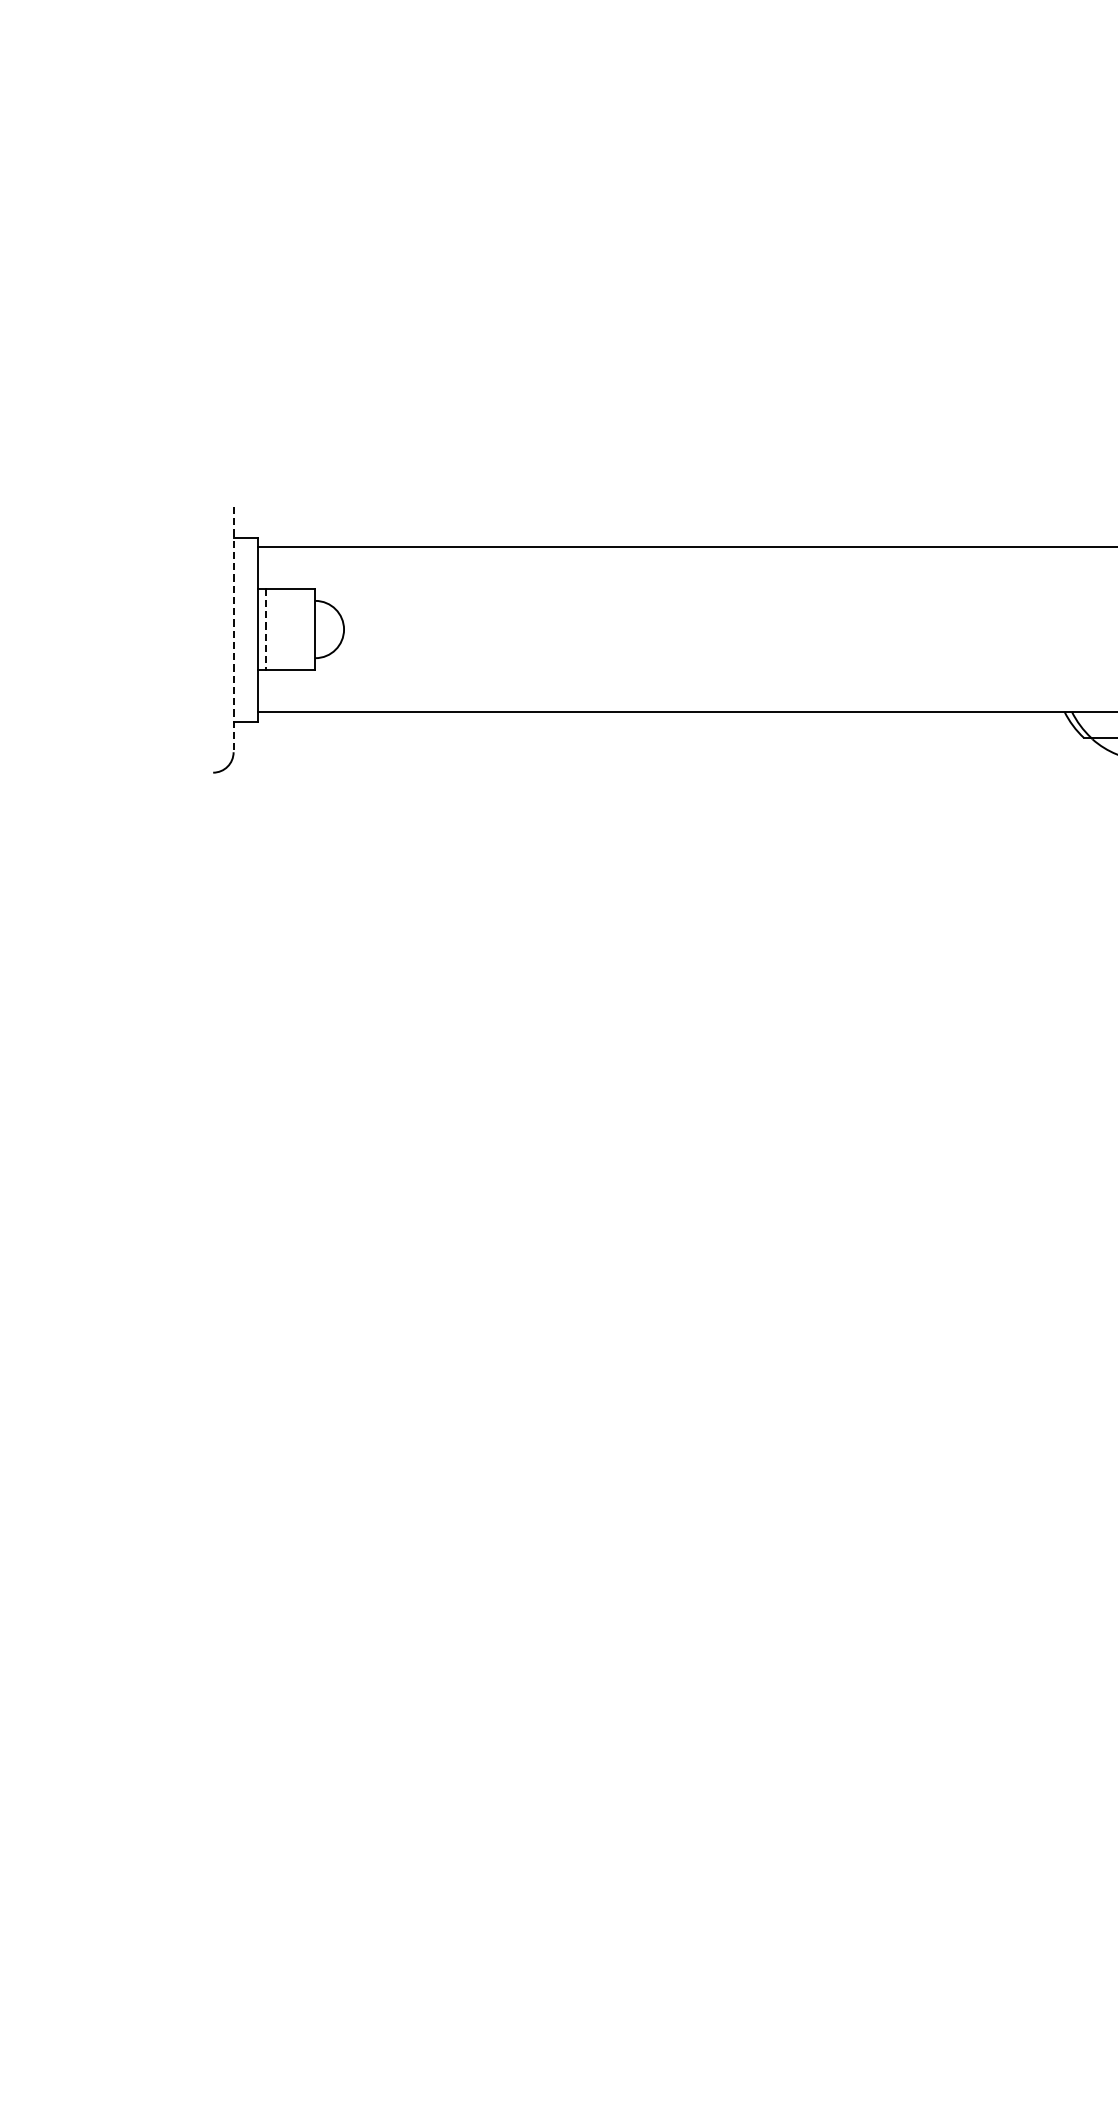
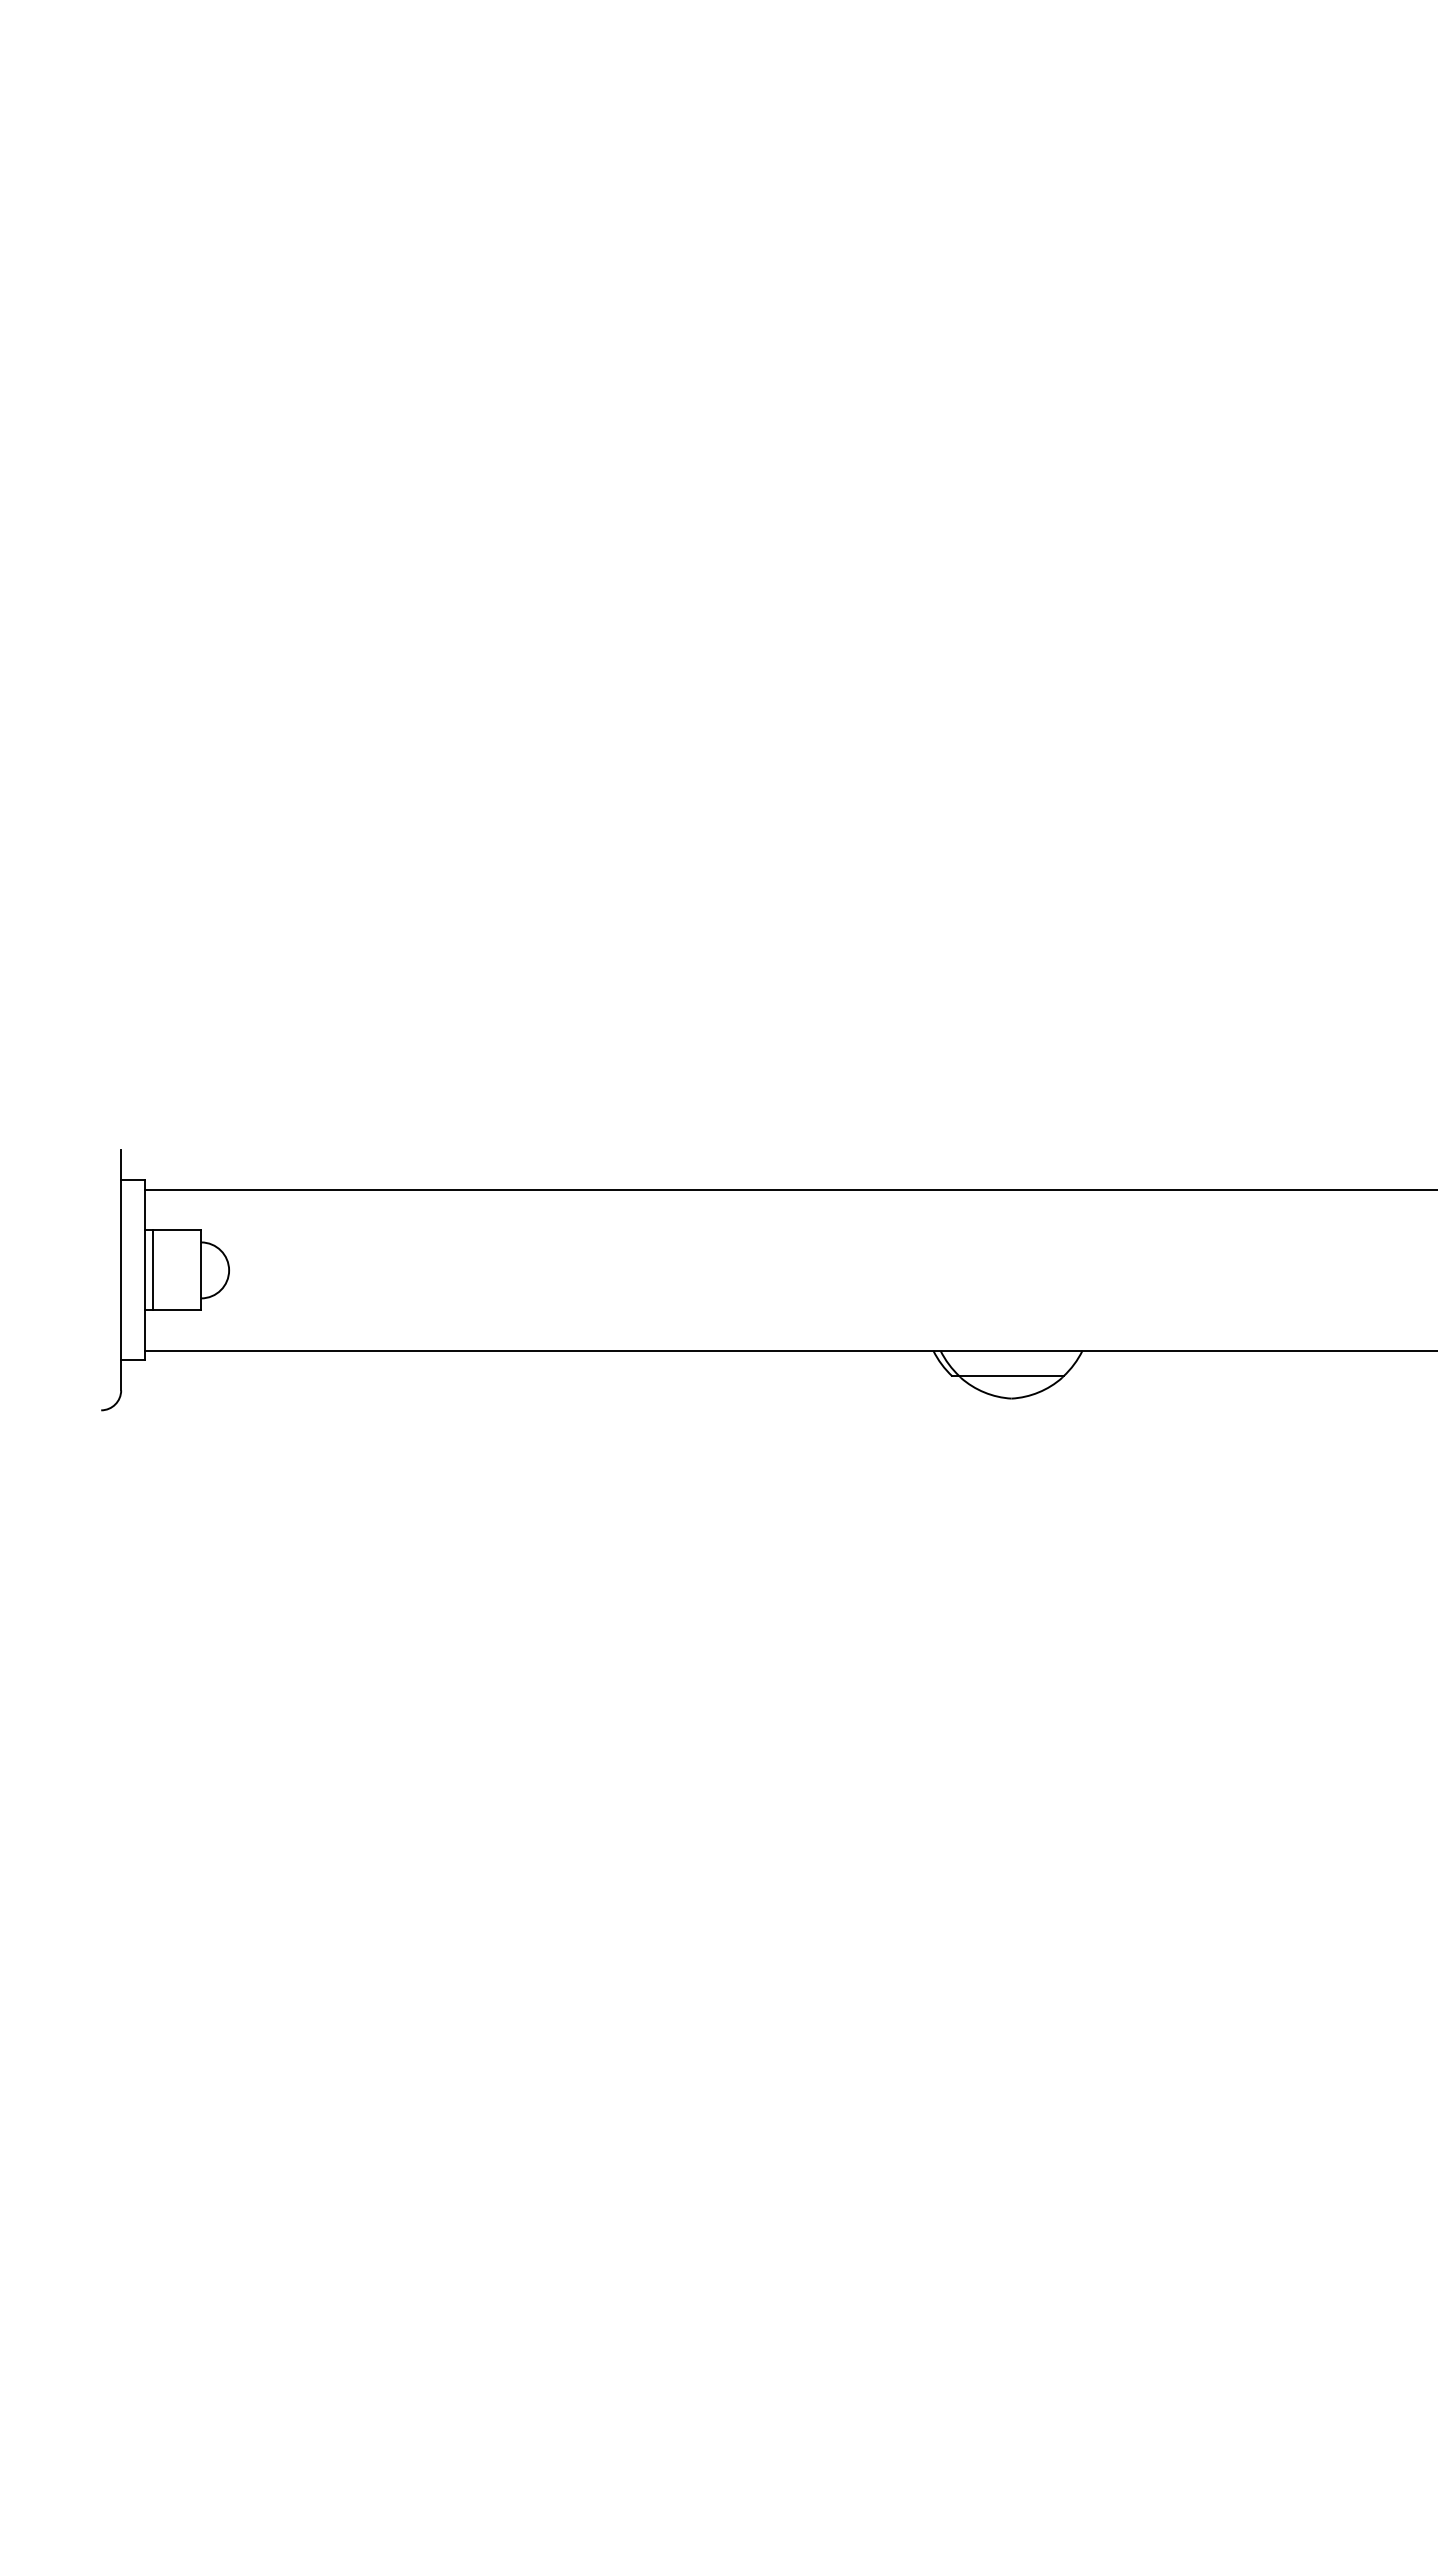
line: (233, 629) -> (121, 1270), dashed -> solid
line: (266, 629) -> (153, 1270), dashed -> solid

